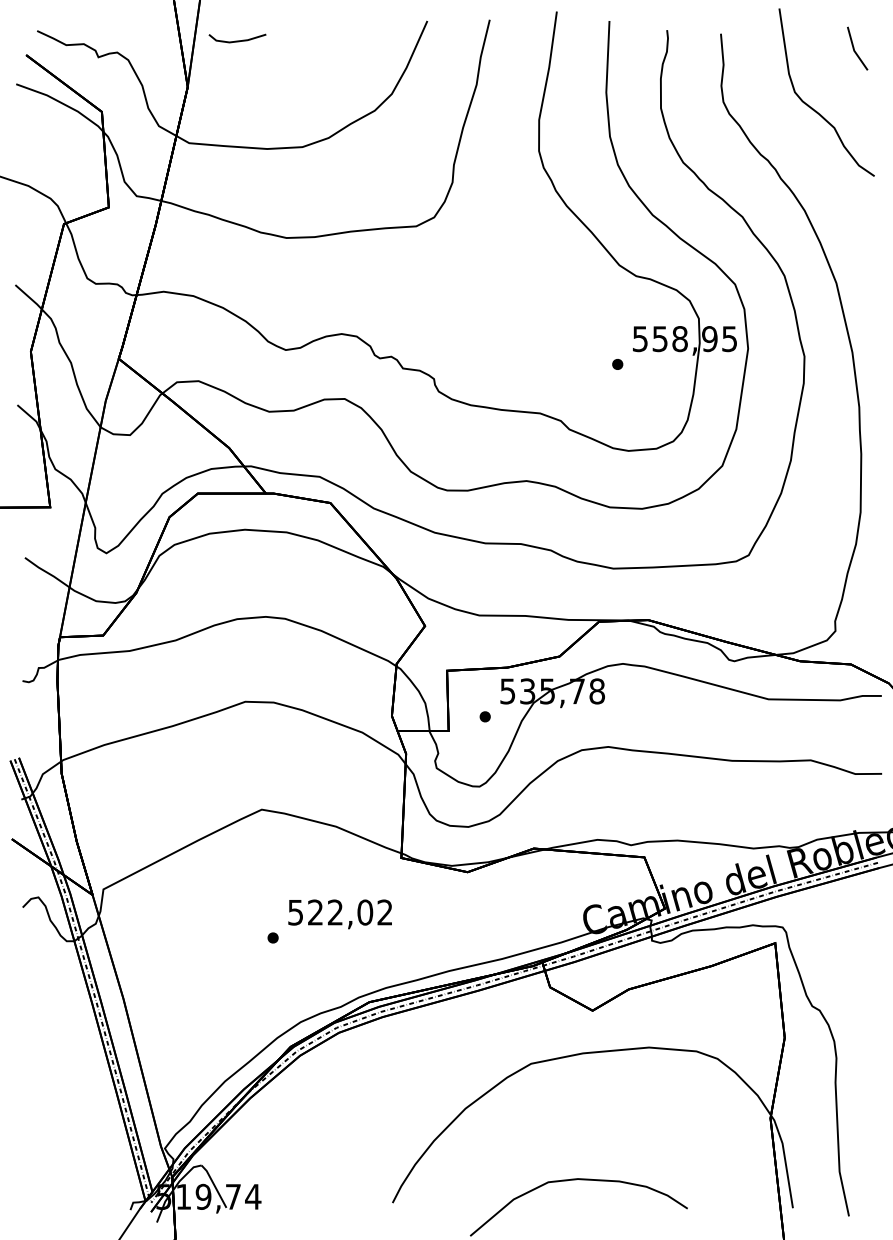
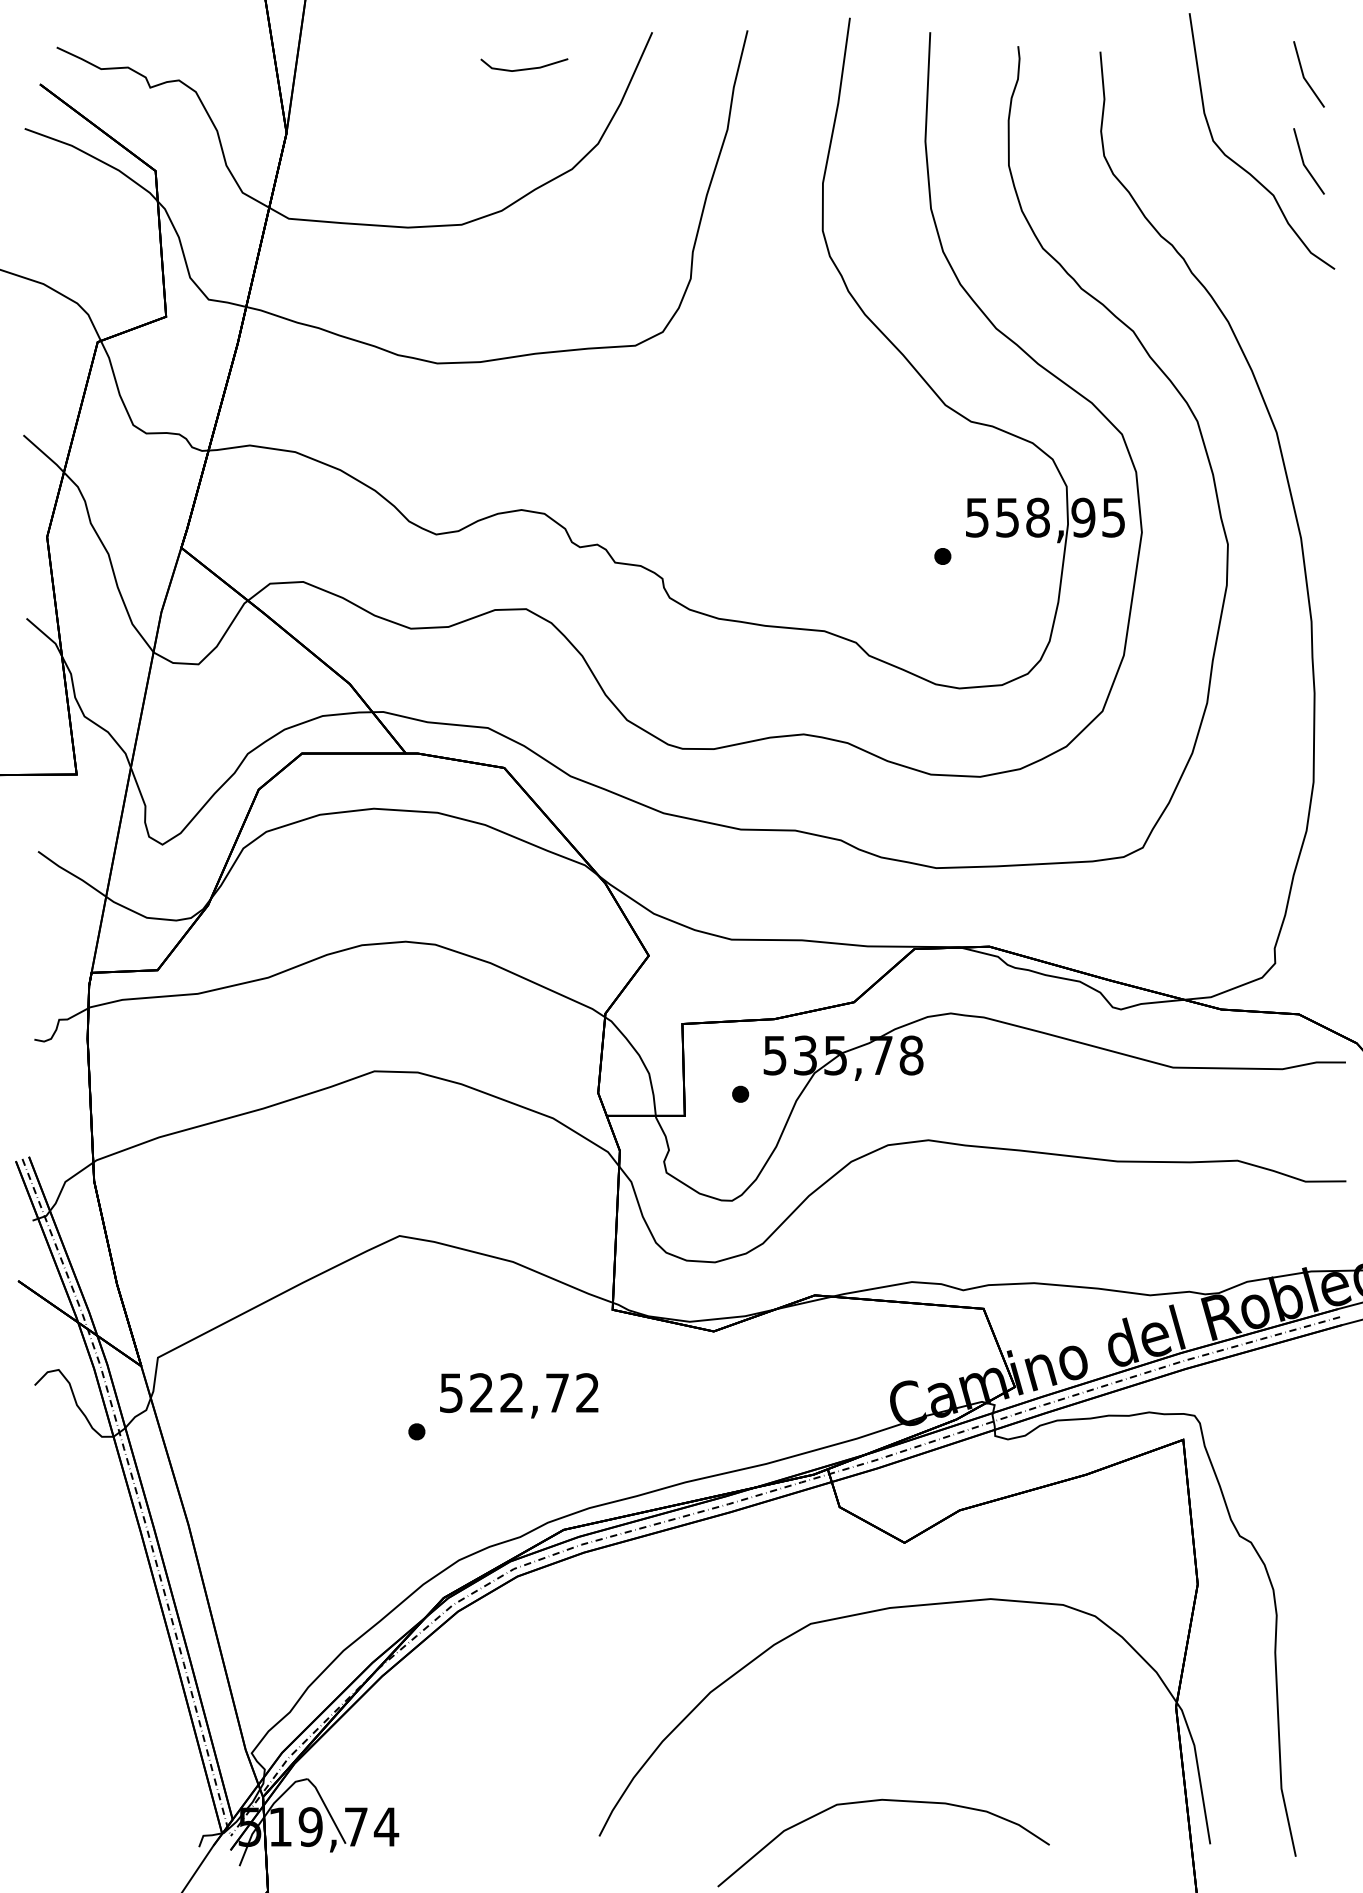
line: (237, 40) -> (524, 68), moved
line: (855, 107) -> (1305, 164), added
text: (365, 912) -> (557, 1392), 522,02 -> 522,72

